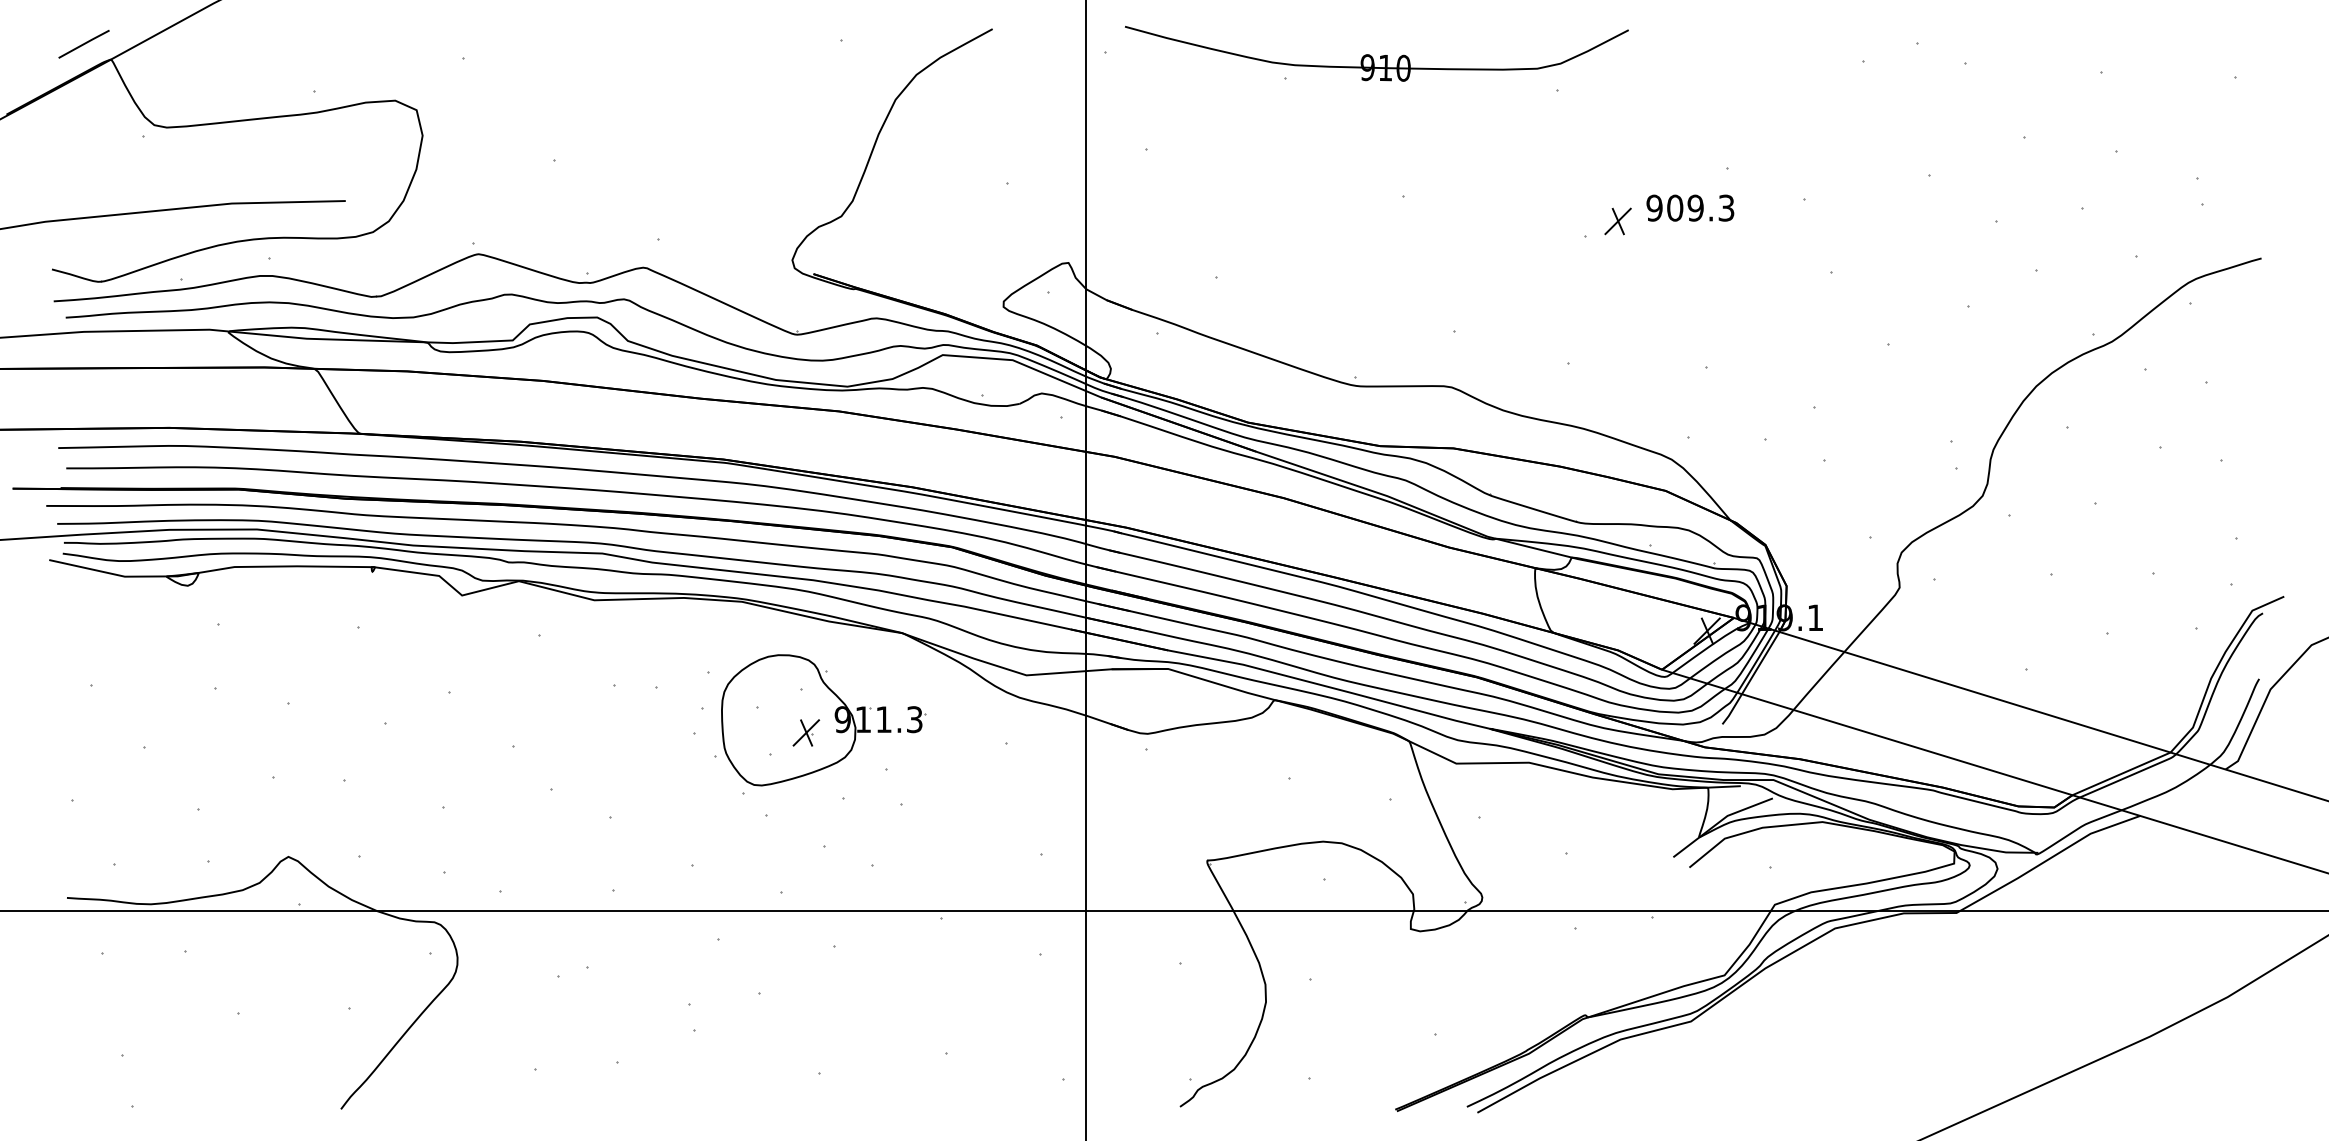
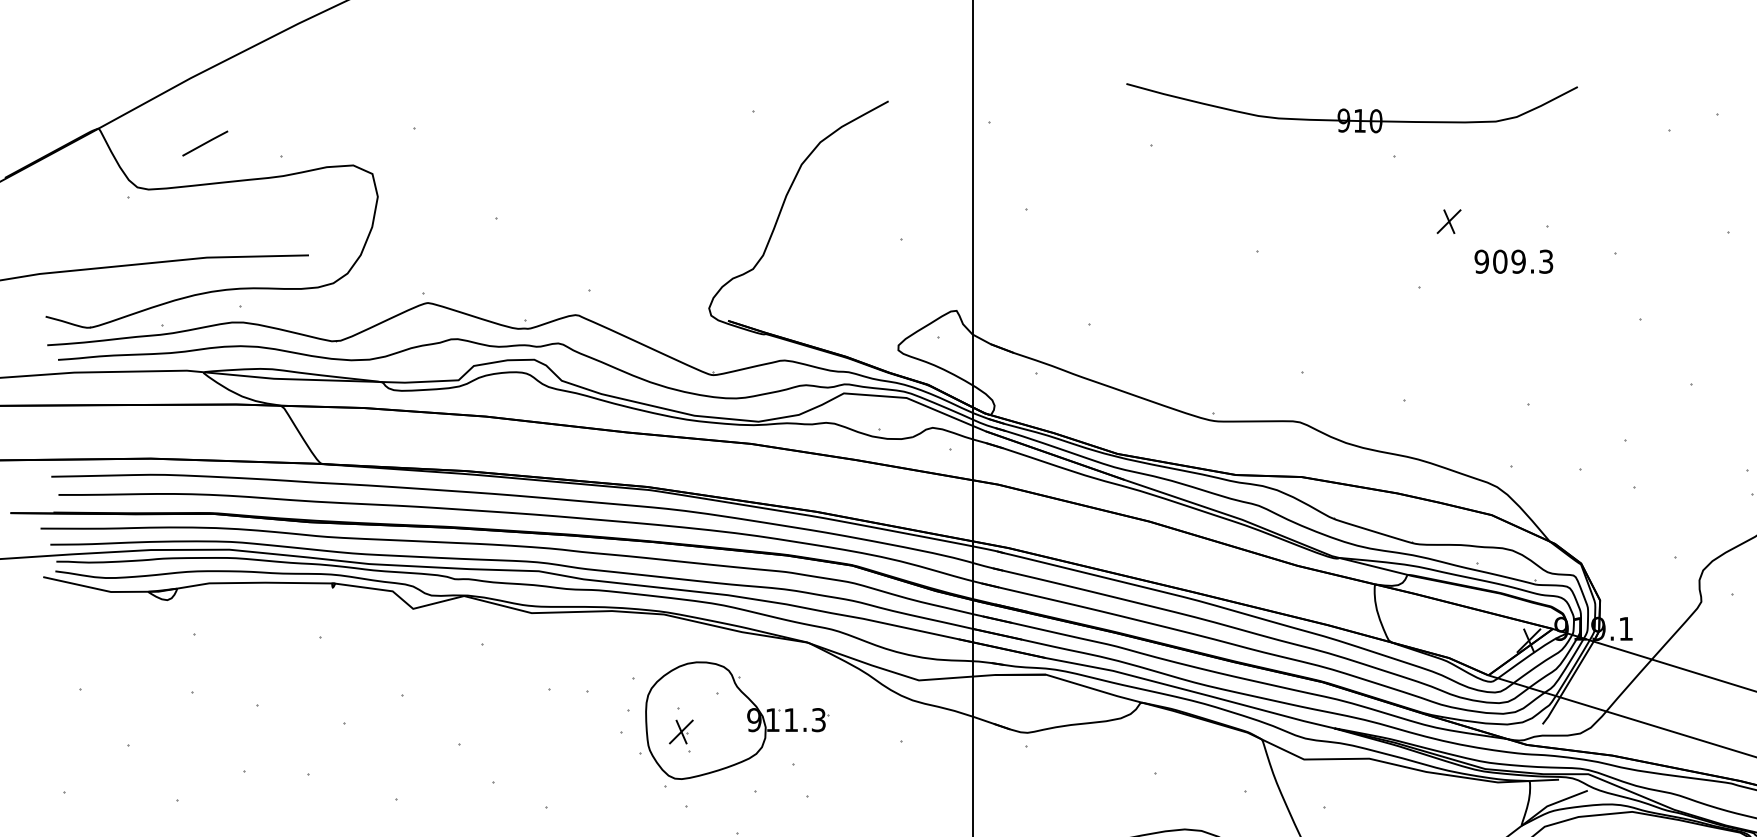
line: (83, 44) -> (204, 143), moved
part: (1376, 53) -> (1351, 107), moved
part: (1617, 221) -> (1448, 221), moved
part: (806, 732) -> (681, 731), moved

